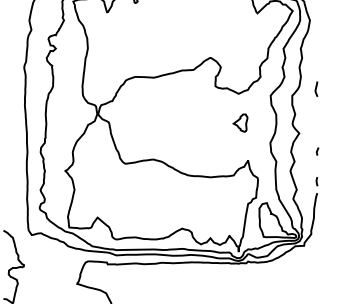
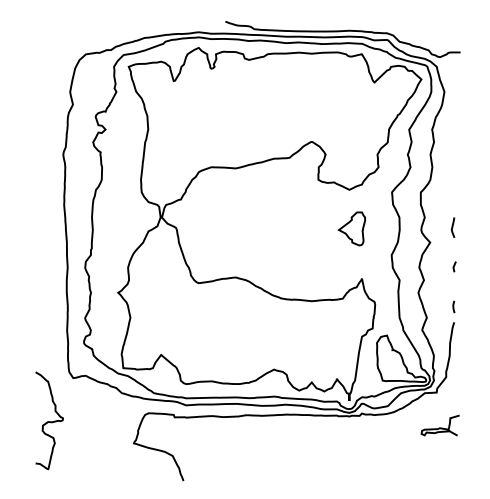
curve: (316, 89) -> (453, 227), moved
part: (240, 122) -> (351, 228), size x1.43
curve: (306, 272) -> (439, 427), added

